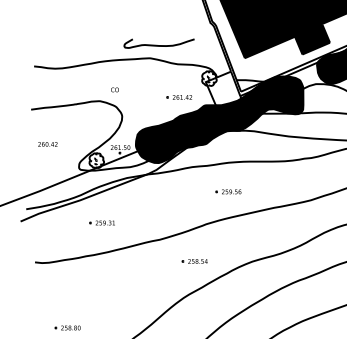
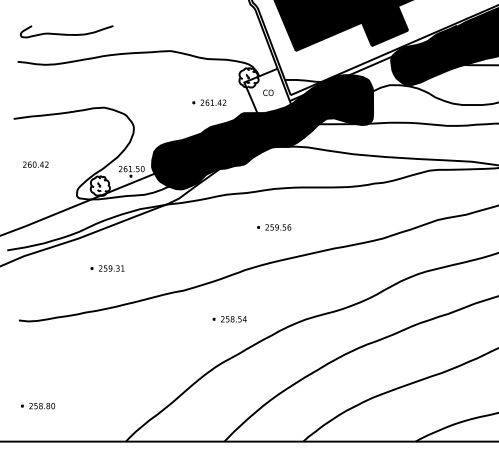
curve: (159, 44) -> (66, 33), moved
text: (115, 89) -> (268, 92), moved
part: (67, 328) -> (37, 406), moved

